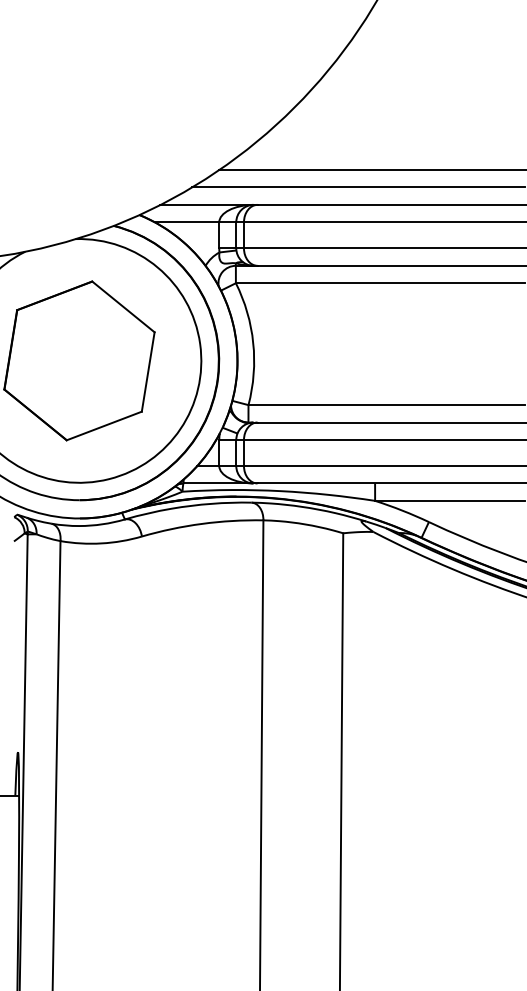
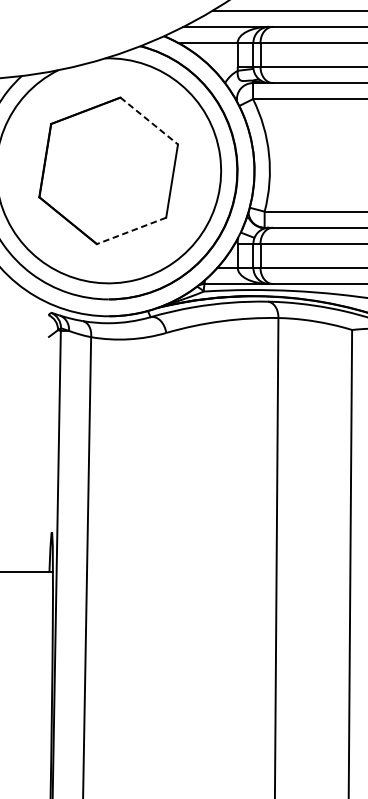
line: (123, 307) -> (149, 121), solid -> dashed
line: (103, 426) -> (130, 231), solid -> dashed

